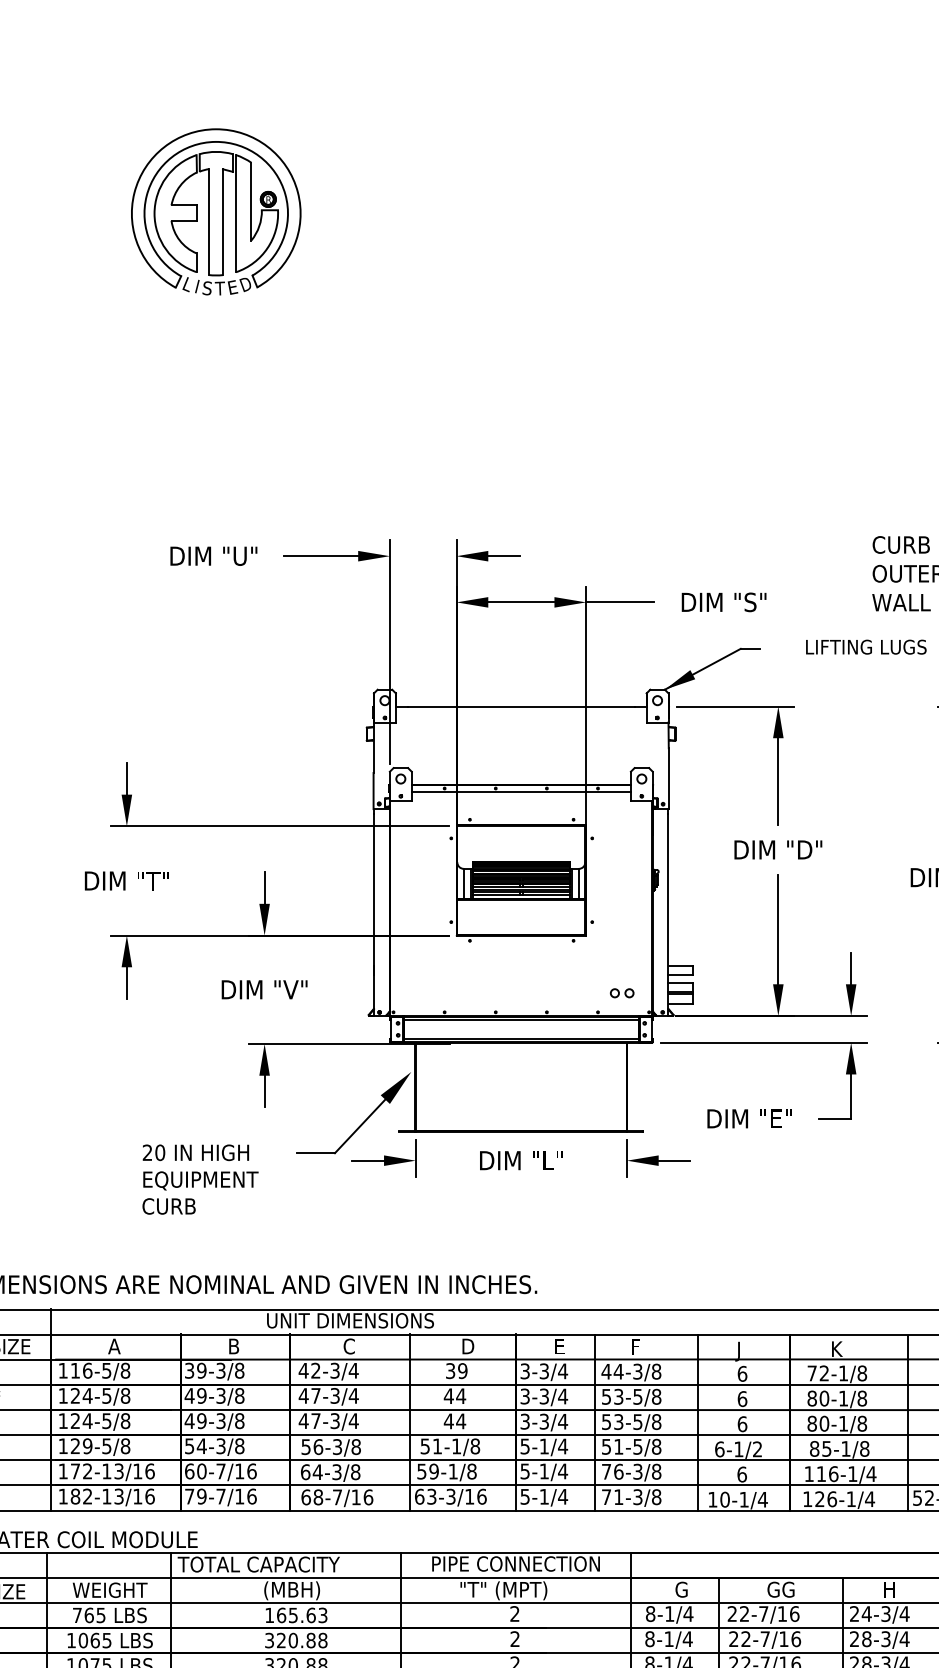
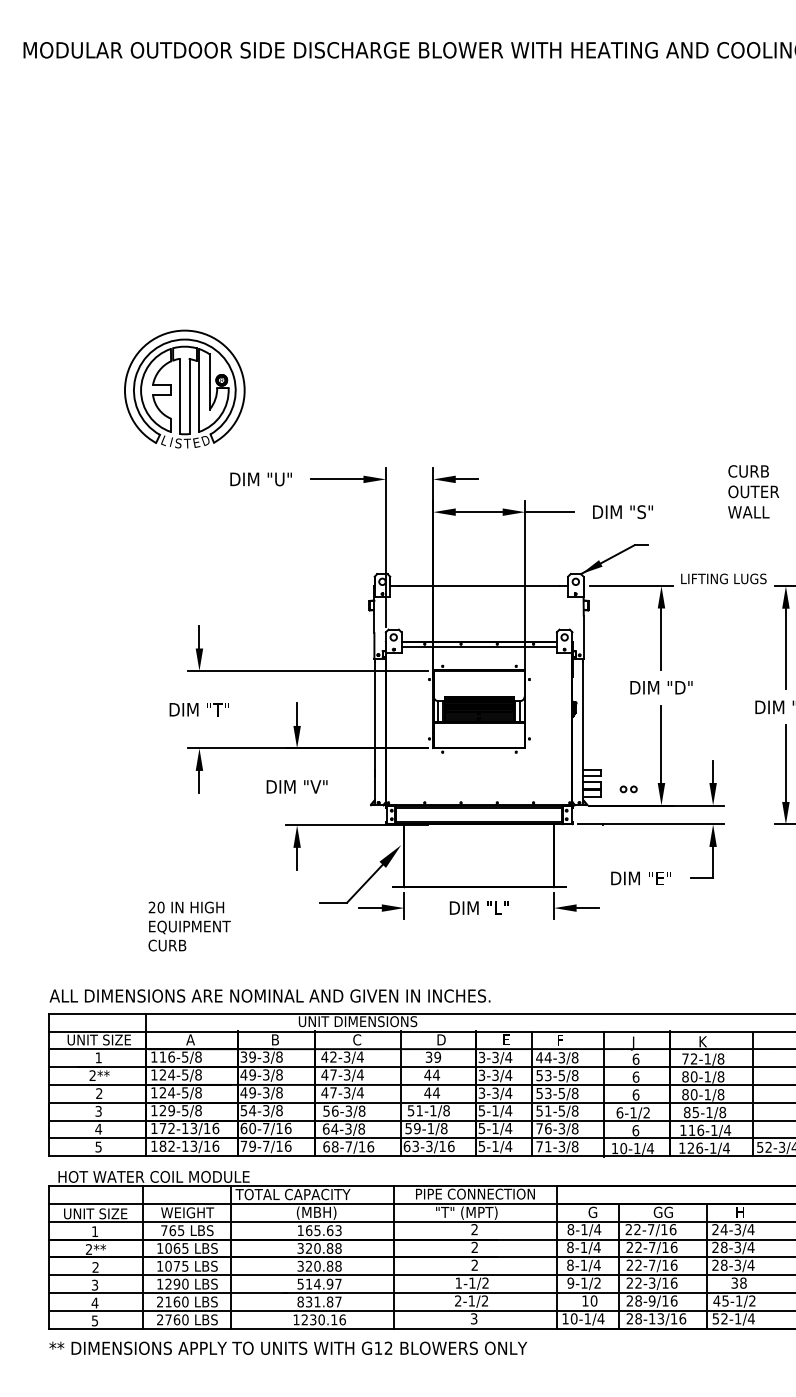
part: (215, 210) -> (184, 388), moved
text: (865, 646) -> (723, 578), moved
part: (621, 993) -> (628, 789), moved
text: (200, 1179) -> (189, 926), moved

